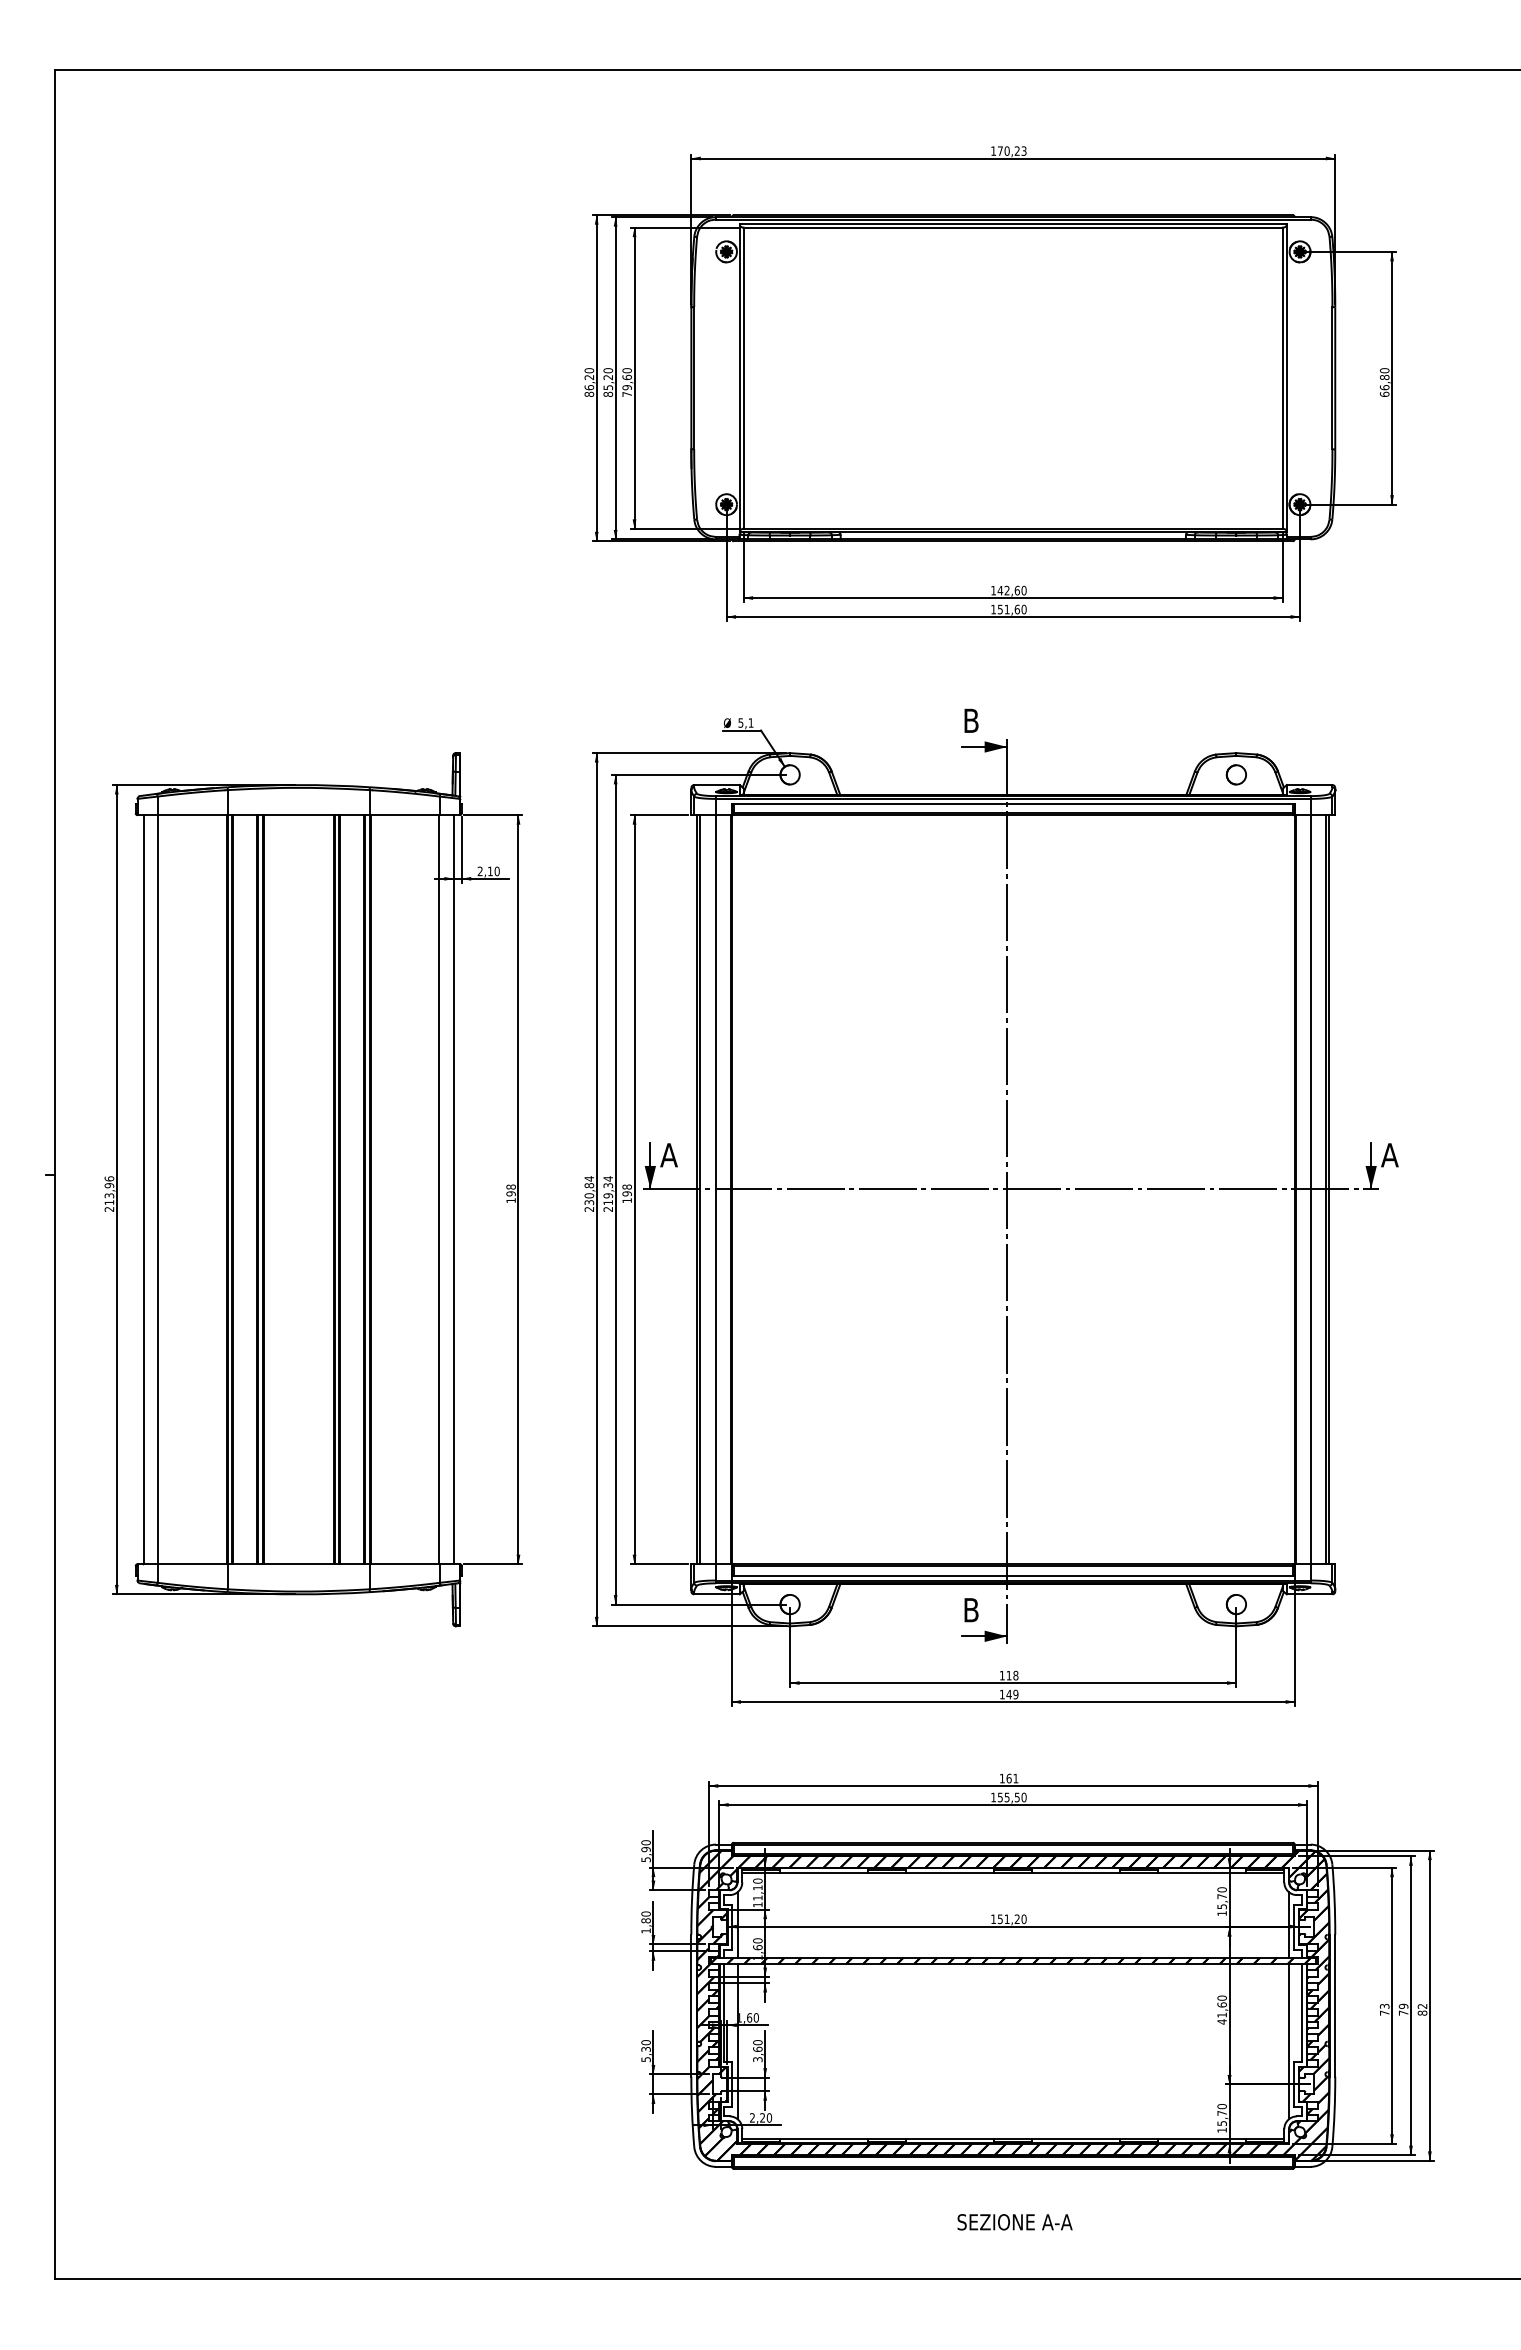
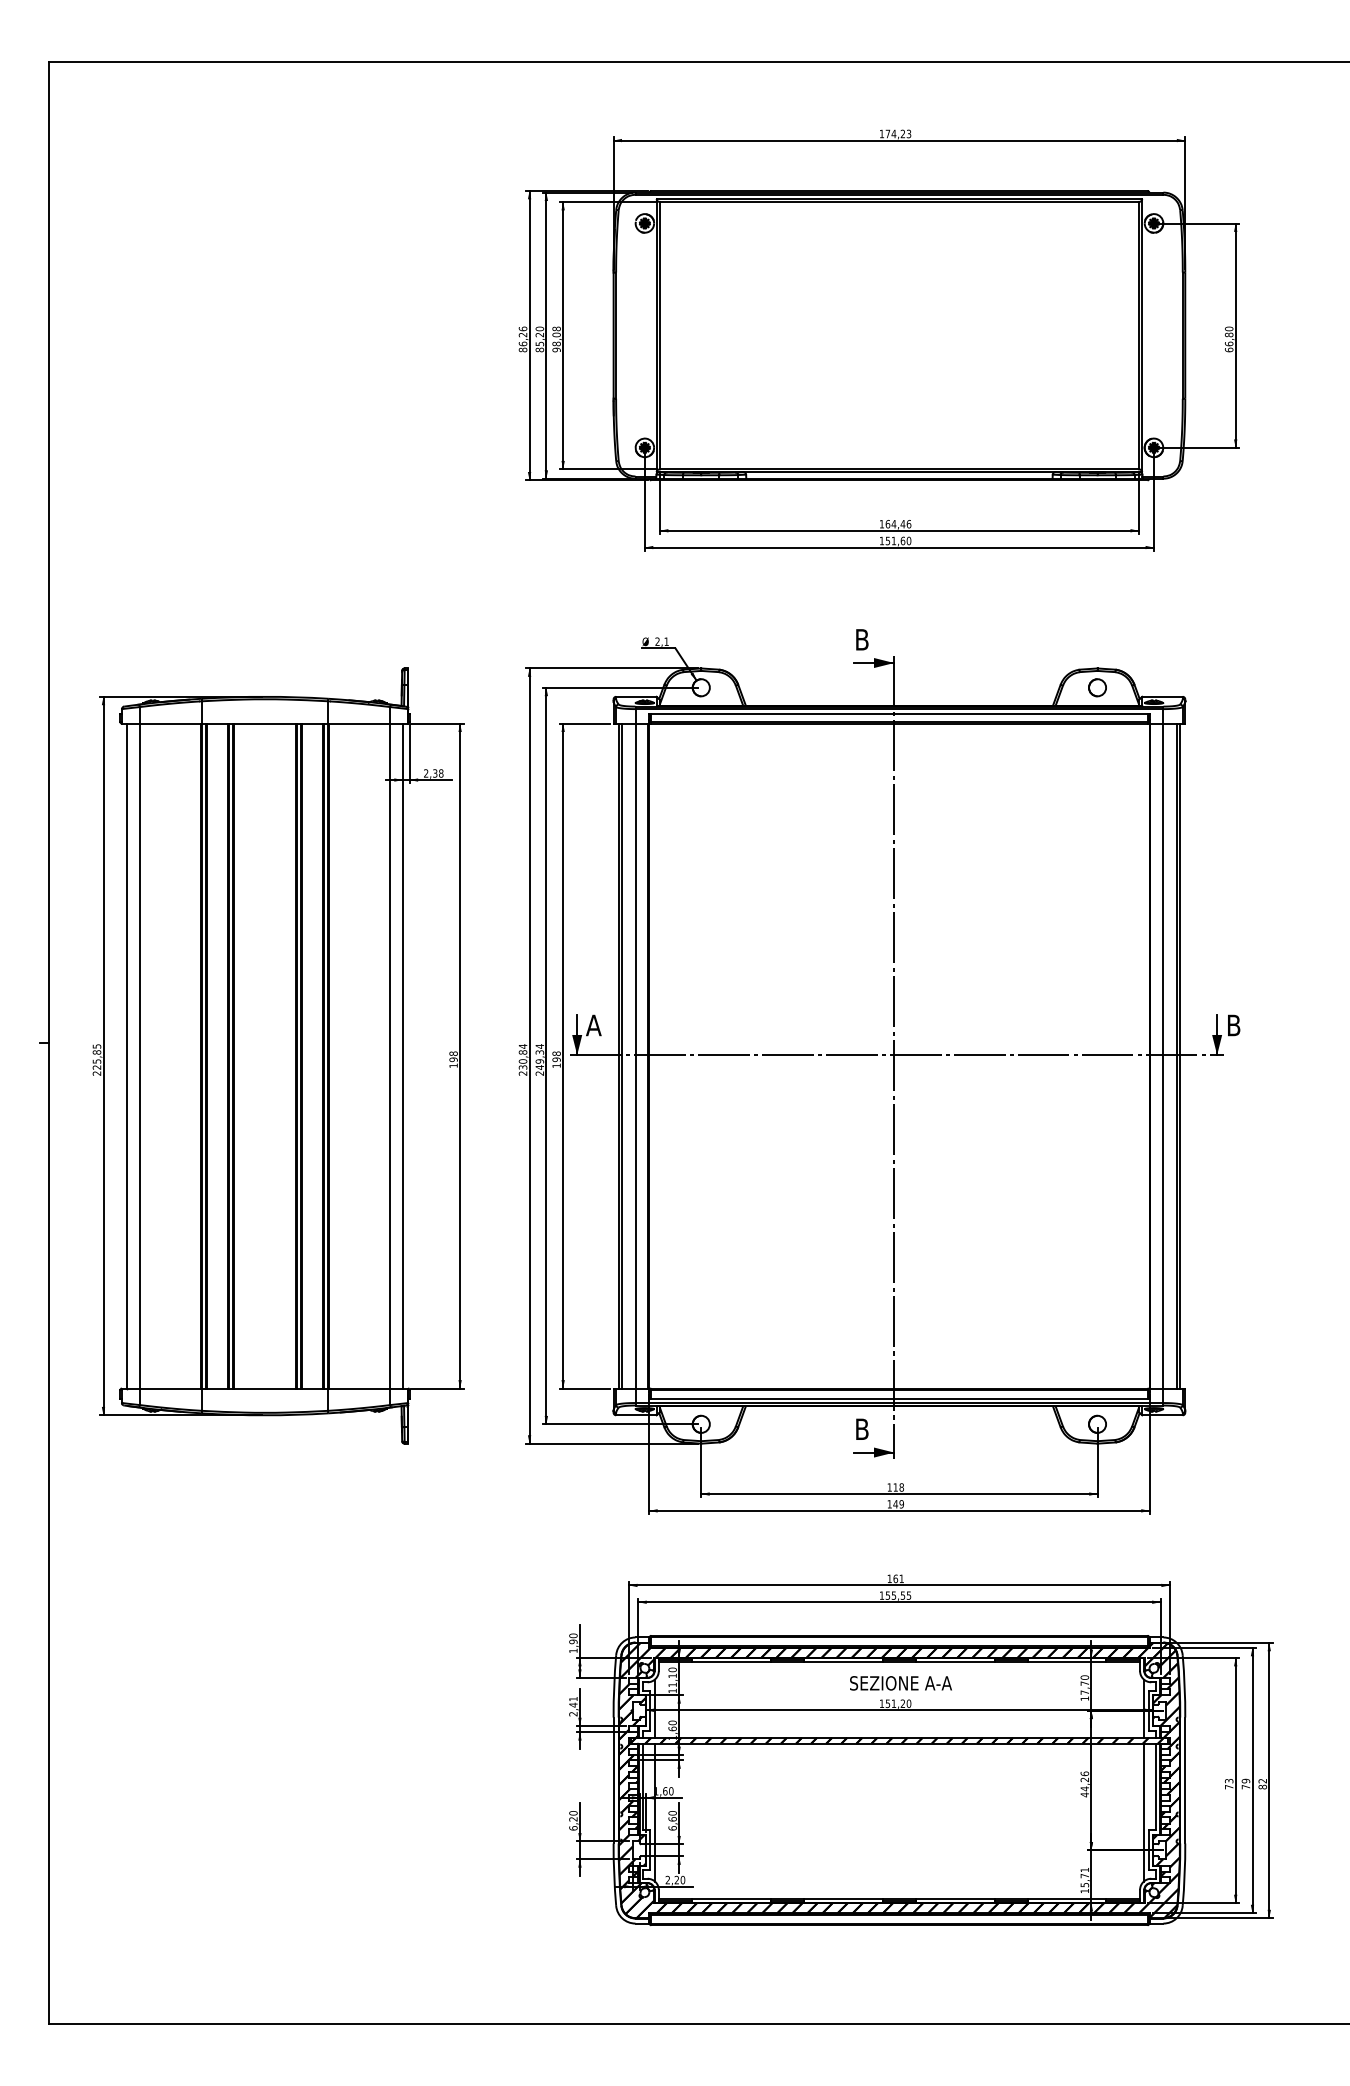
text: (1006, 150) -> (893, 133), 170,23 -> 174,23
text: (588, 370) -> (522, 328), 86,20 -> 86,26
text: (626, 382) -> (556, 339), 79,60 -> 98,08
text: (1011, 590) -> (897, 524), 142,60 -> 164,46
text: (740, 722) -> (657, 641), 5,1 -> 2,1
text: (493, 871) -> (437, 773), 2,10 -> 2,38
text: (1389, 1155) -> (1233, 1025), A -> B
text: (109, 1190) -> (97, 1056), 213,96 -> 225,85
text: (607, 1202) -> (539, 1067), 219,34 -> 249,34
text: (1023, 1797) -> (908, 1595), 155,50 -> 155,55
text: (645, 1859) -> (572, 1650), 5,90 -> 1,90
text: (1221, 1906) -> (1084, 1692), 15,70 -> 17,70
text: (645, 1922) -> (572, 1706), 1,80 -> 2,41
text: (1221, 2006) -> (1084, 1781), 41,60 -> 44,26
text: (645, 2054) -> (572, 1823), 5,30 -> 6,20
text: (757, 2059) -> (672, 1828), 3,60 -> 6,60
text: (1221, 2106) -> (1084, 1869), 15,70 -> 15,71
text: (1014, 2222) -> (900, 1683), moved

